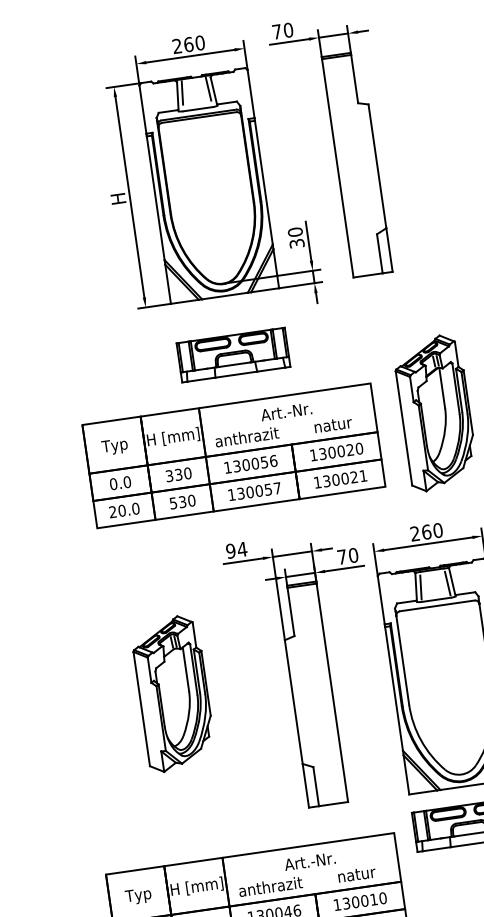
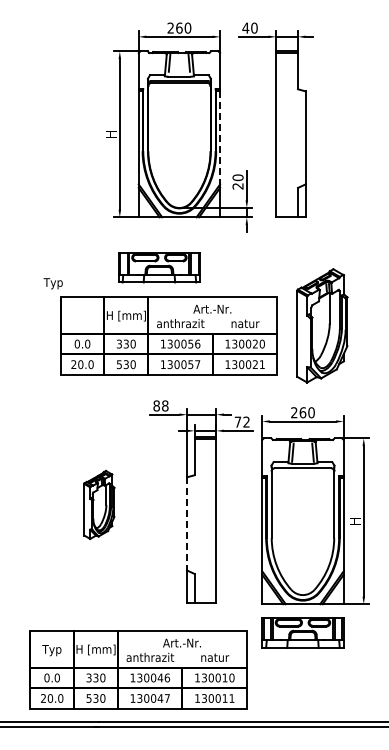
text: (276, 31) -> (245, 27), 70 -> 40
line: (264, 182) -> (220, 137), solid -> dashed
text: (297, 243) -> (238, 186), 30 -> 20
part: (233, 354) -> (159, 267), moved
text: (113, 446) -> (52, 283), moved
text: (235, 549) -> (160, 405), 94 -> 88
text: (353, 554) -> (246, 421), 70 -> 72
part: (173, 693) -> (99, 504), size x0.6
line: (293, 701) -> (186, 523), solid -> dashed

